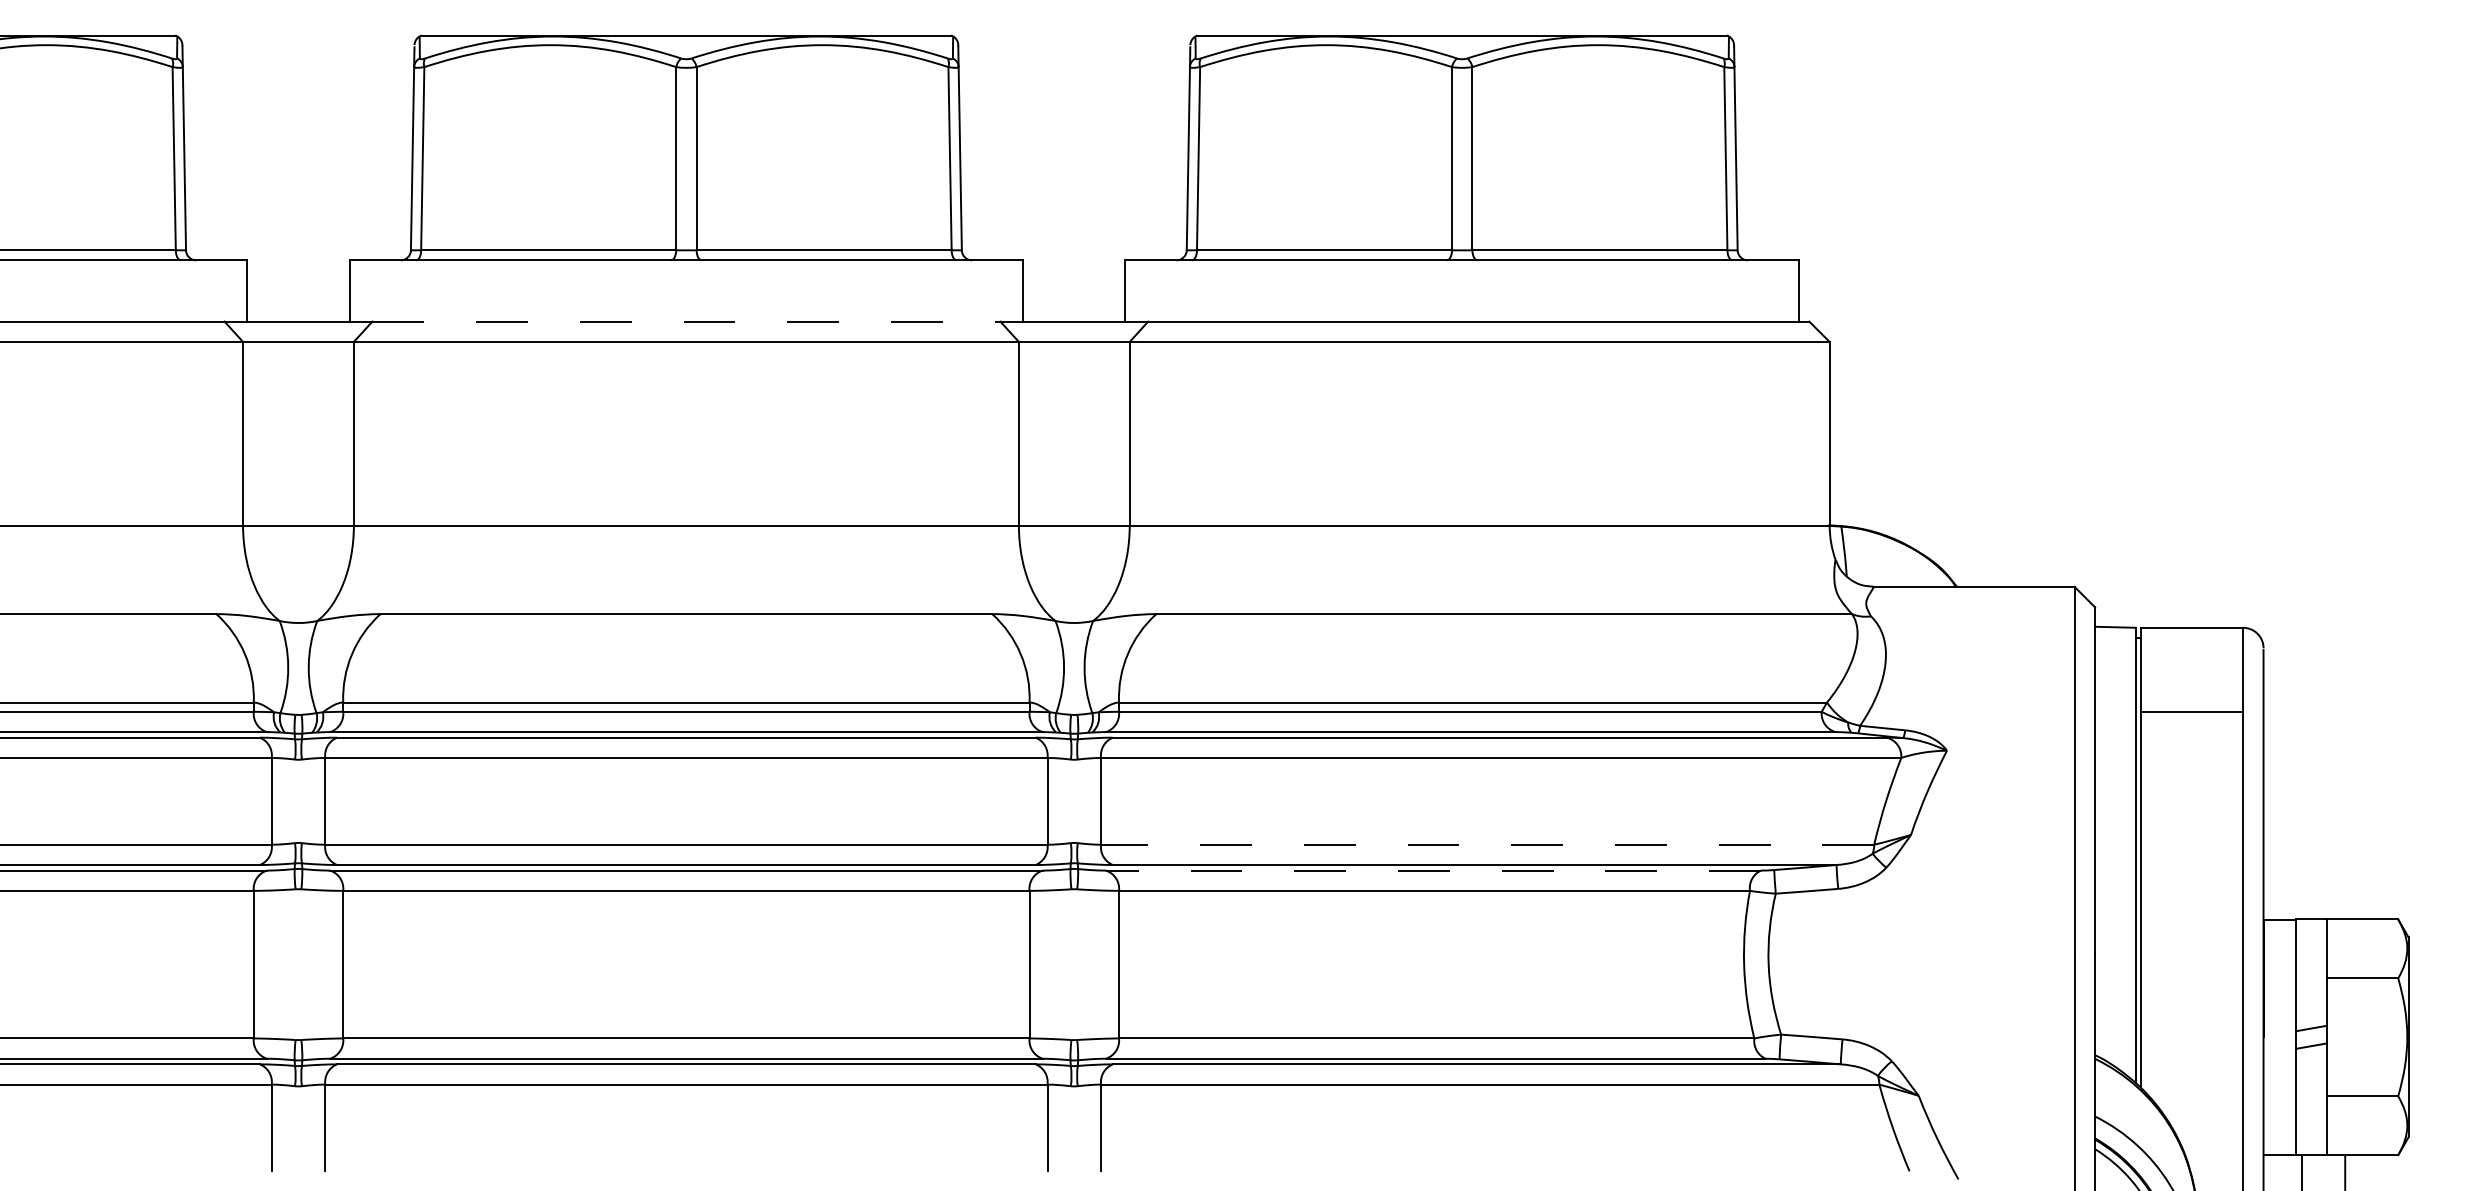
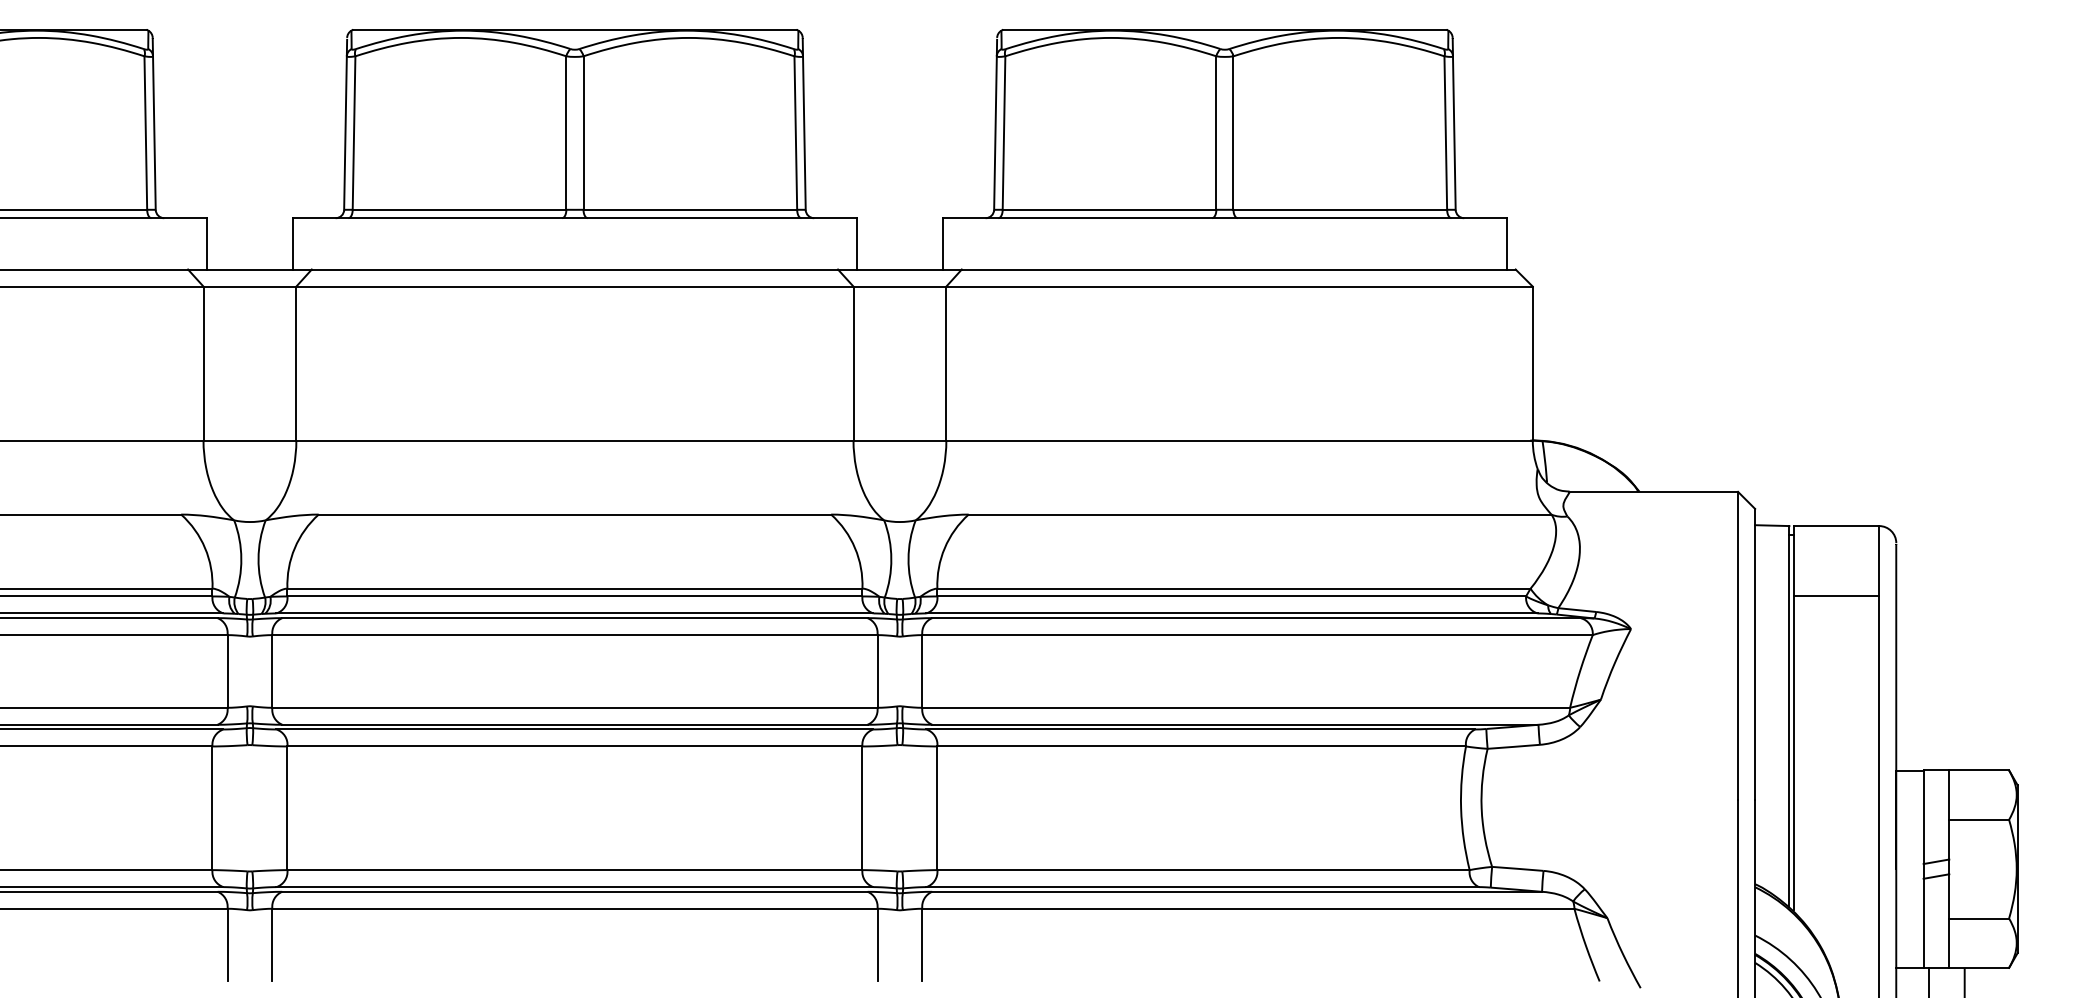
line: (686, 321) -> (575, 269), dashed -> solid
line: (1487, 844) -> (1246, 707), dashed -> solid
line: (1432, 870) -> (1200, 729), dashed -> solid

